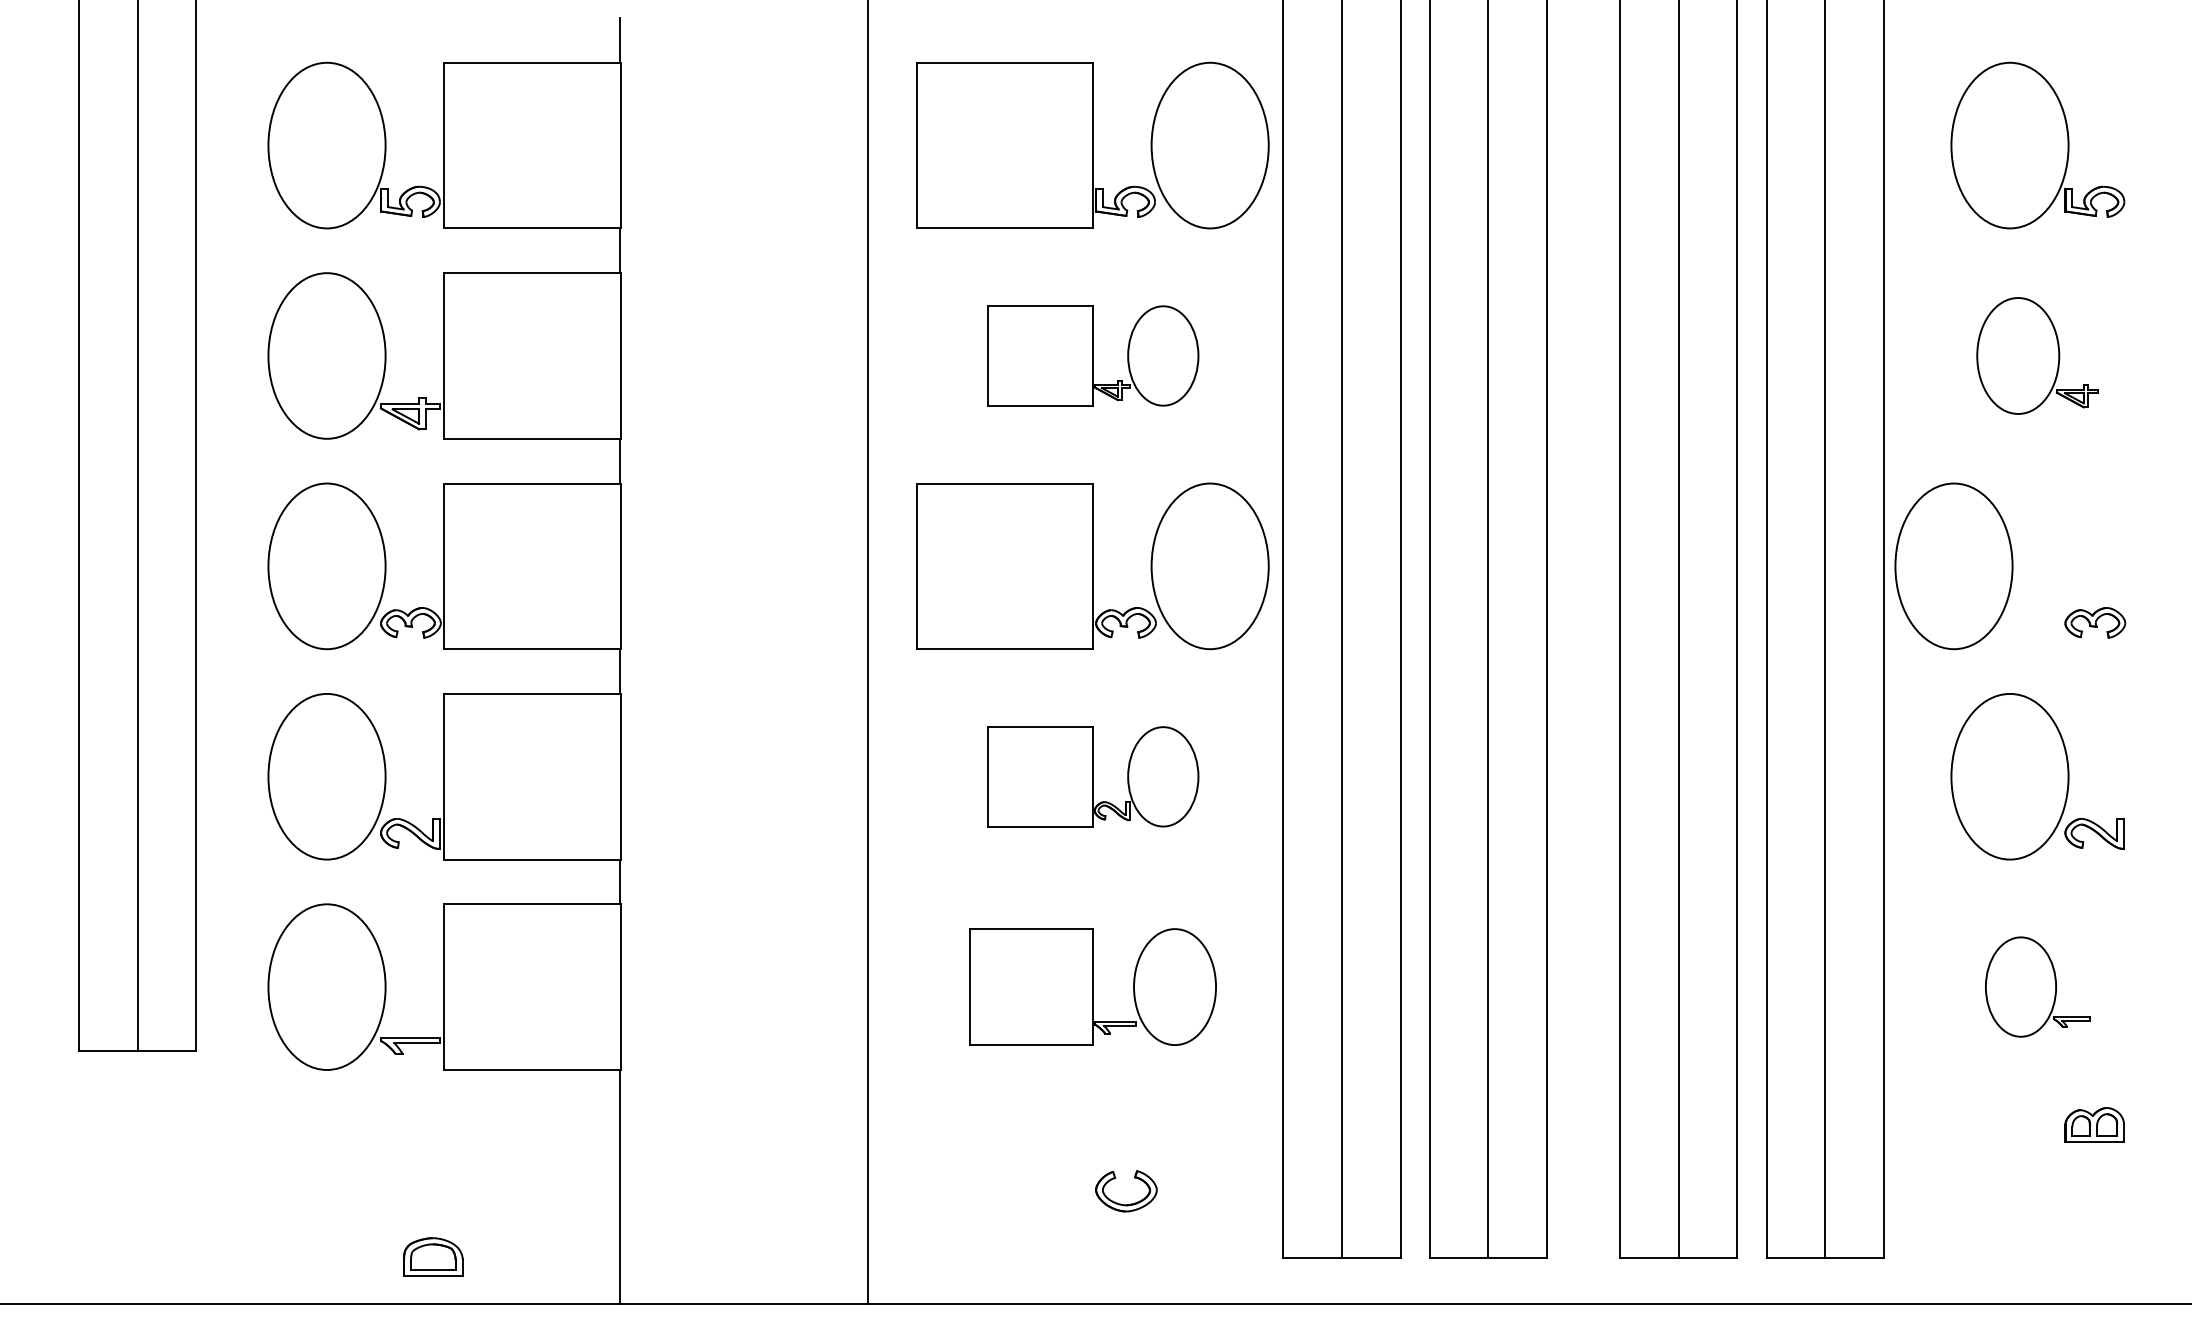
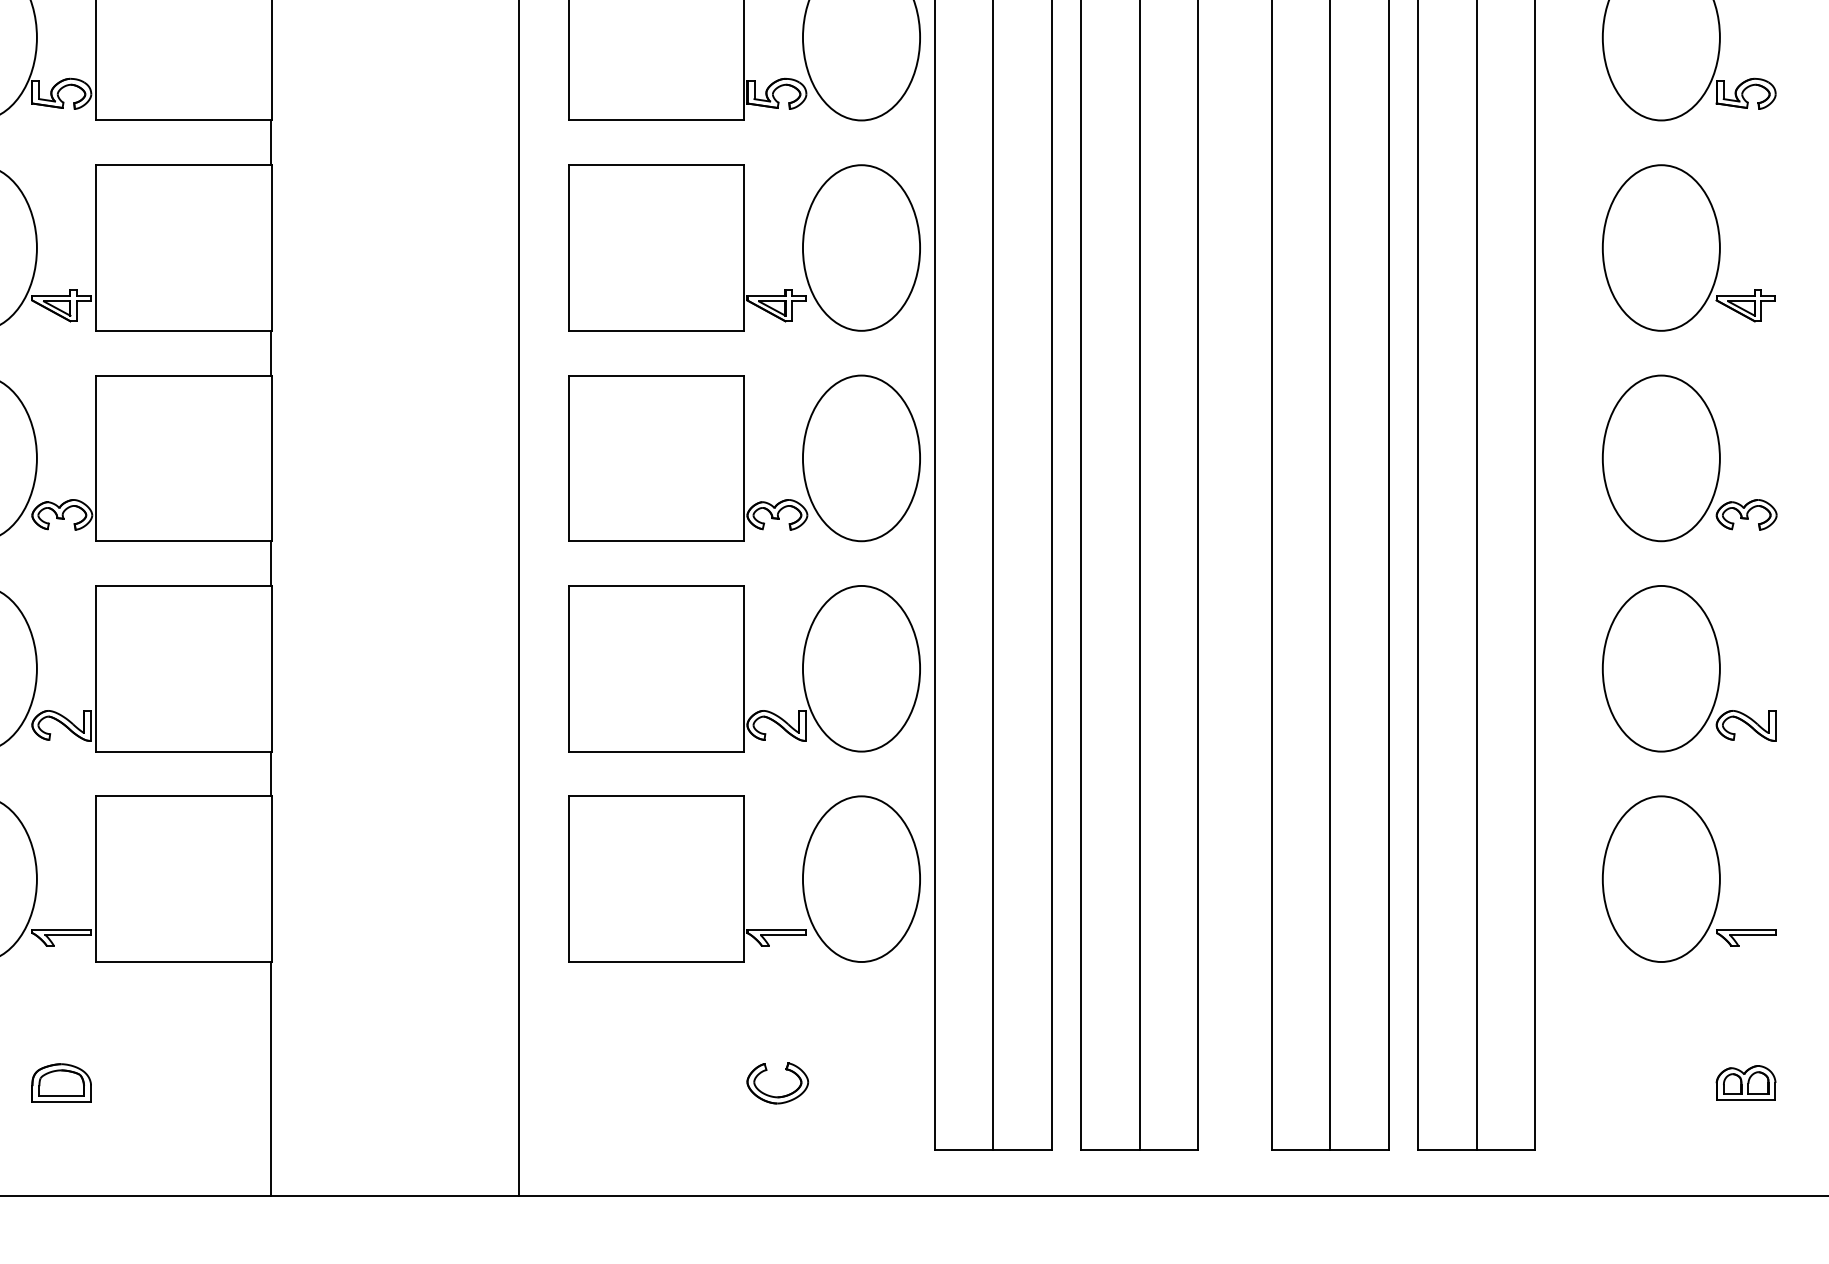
part: (1092, 355) -> (743, 247), size x1.67
part: (2037, 355) -> (1688, 247), size x1.43
part: (1953, 566) -> (1660, 458), moved
part: (1092, 776) -> (743, 668), size x1.67
part: (1092, 986) -> (743, 878), size x1.43
part: (2037, 986) -> (1688, 878), size x1.67
part: (2094, 1124) -> (1745, 1082), moved
part: (433, 1256) -> (61, 1082), moved

